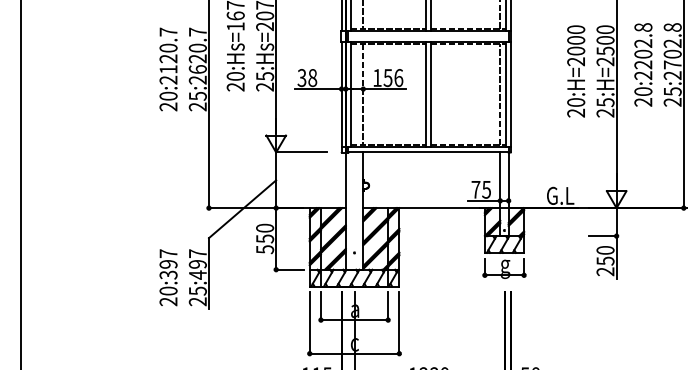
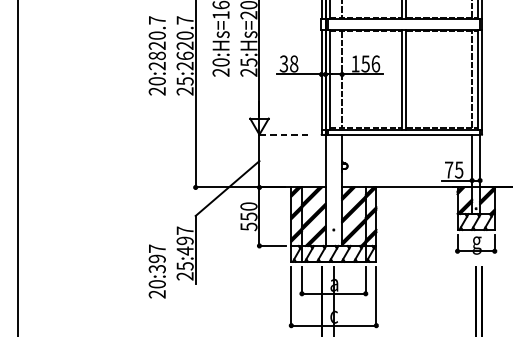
text: (168, 69) -> (157, 55), 20:2120.7 -> 20:2820.7
line: (301, 152) -> (283, 134), solid -> dashed
text: (168, 277) -> (157, 271), moved

